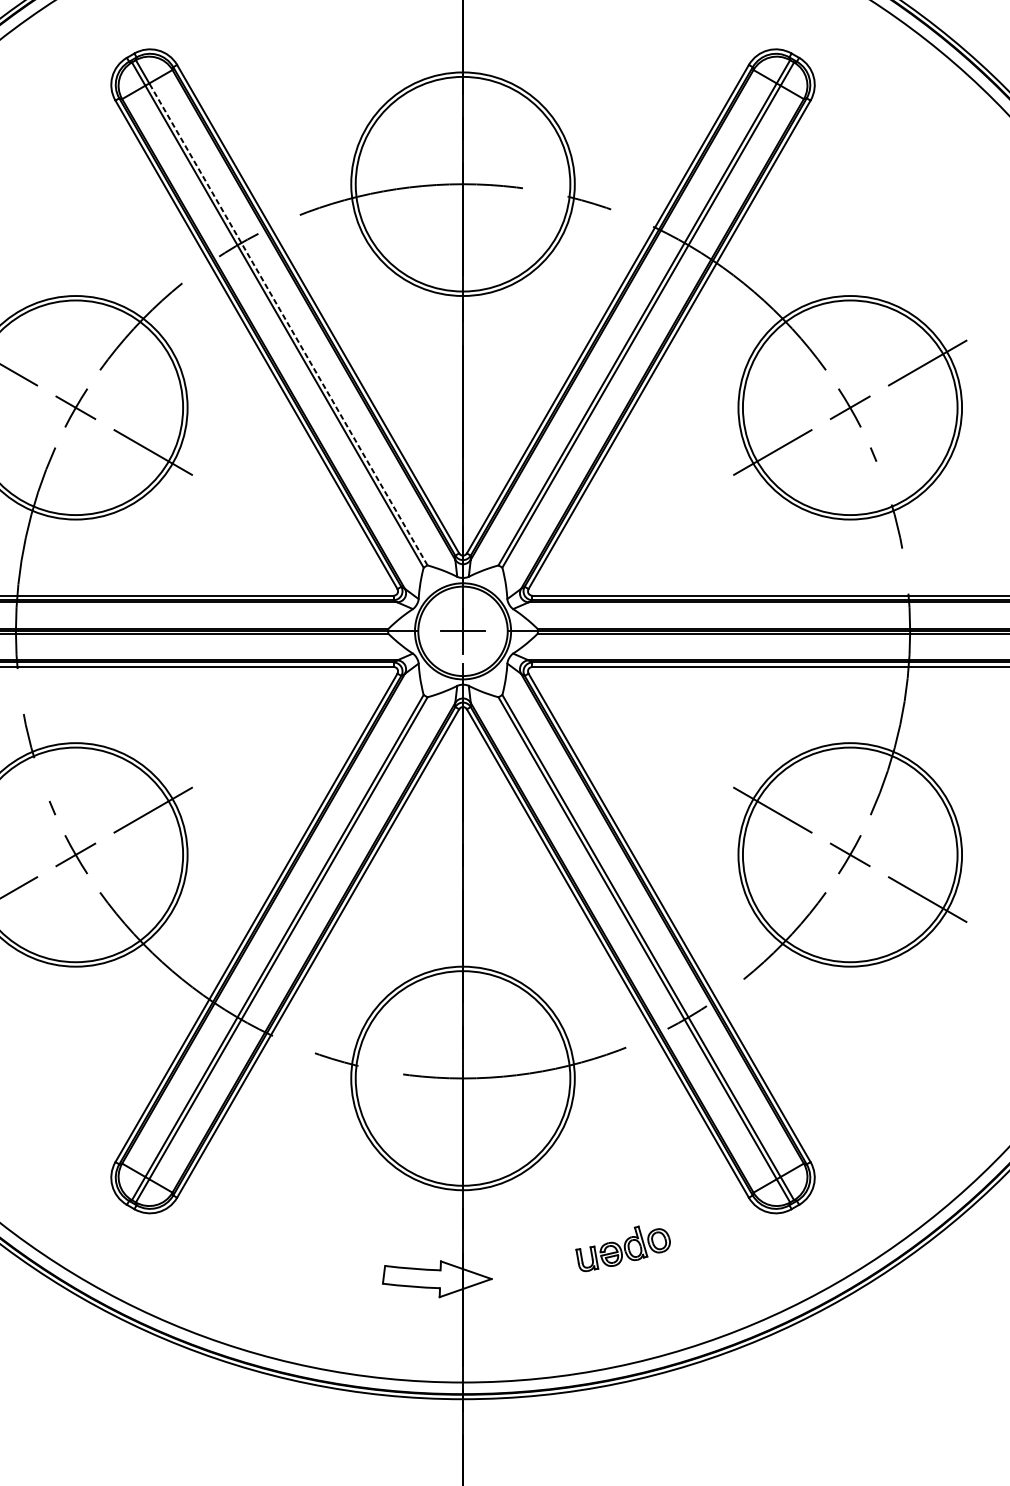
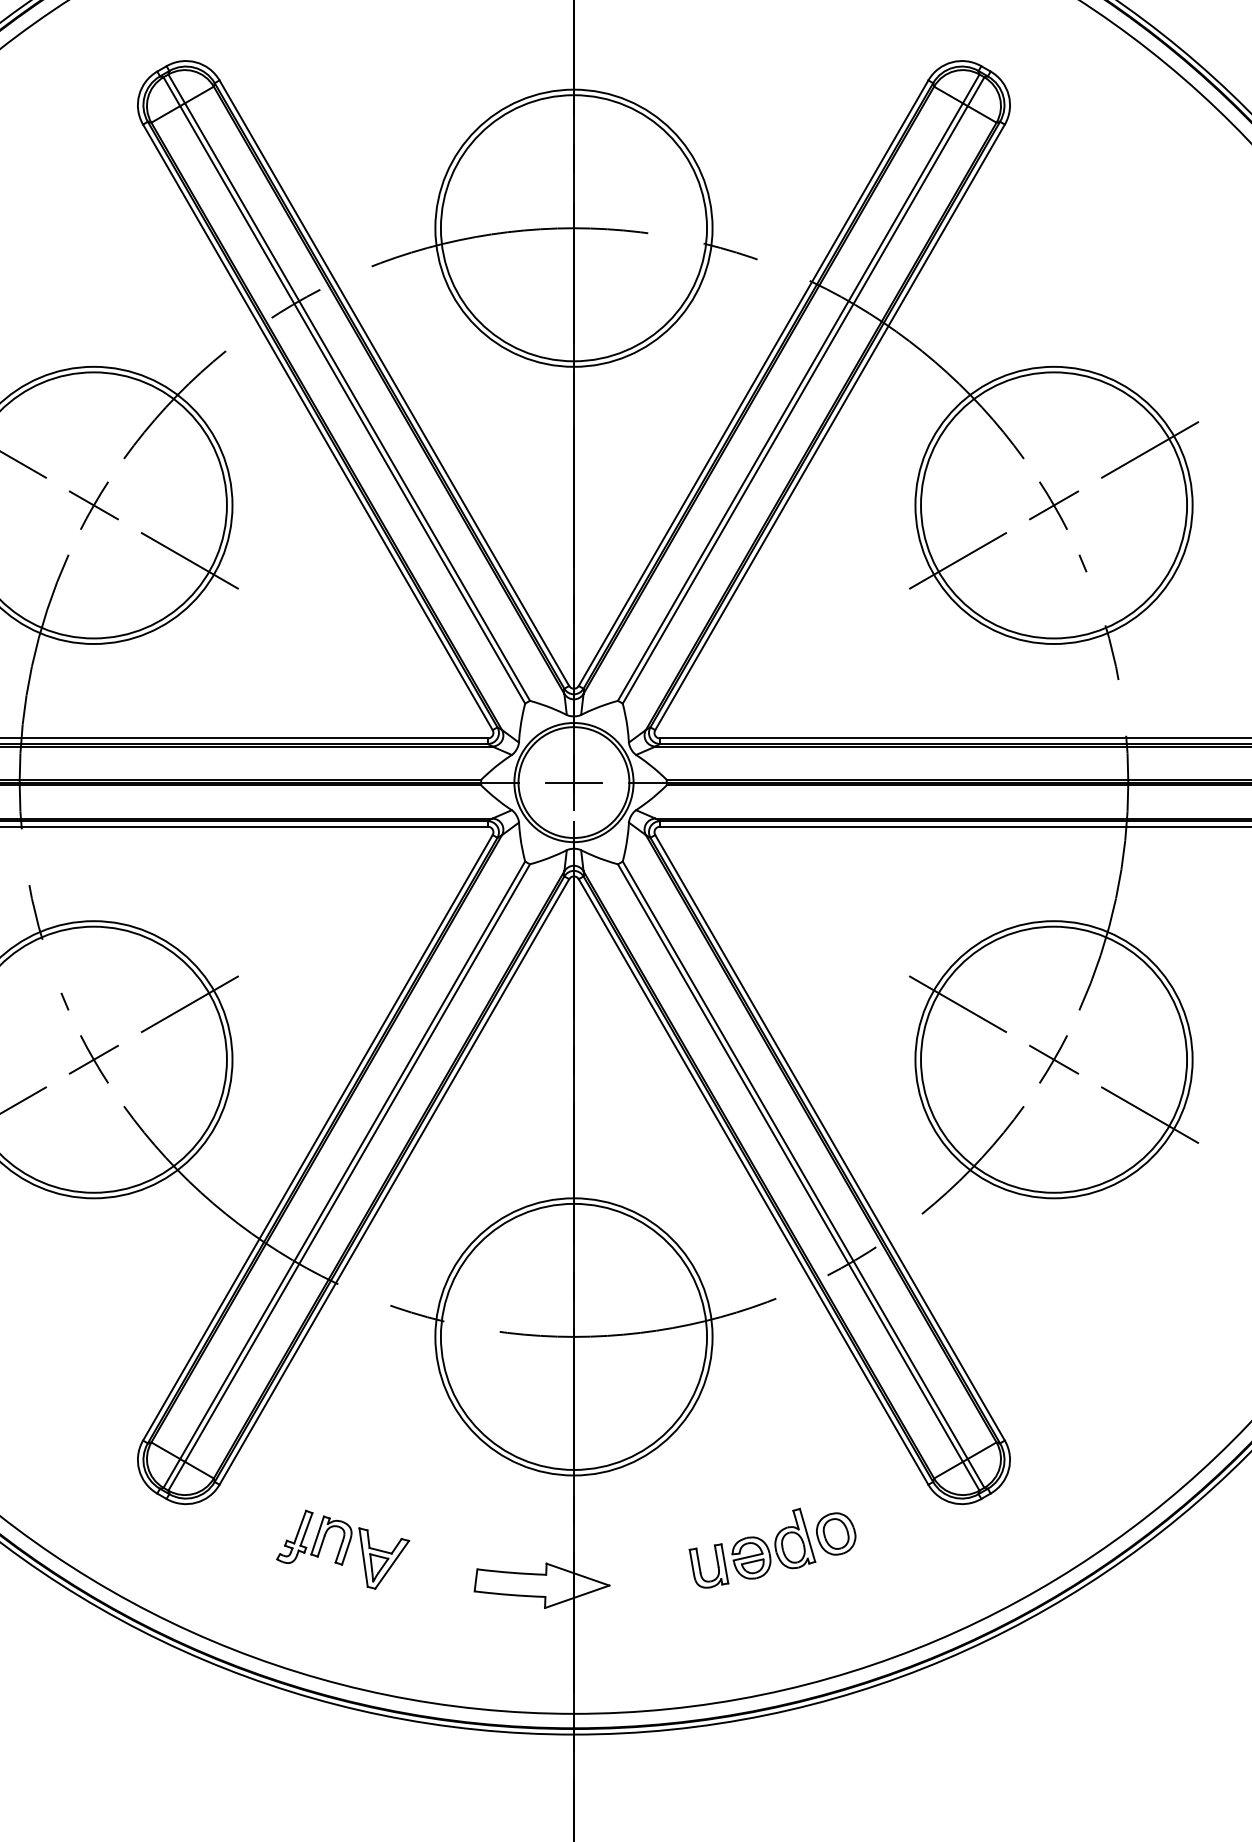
line: (288, 324) -> (357, 402), dashed -> solid
part: (623, 1248) -> (772, 1547), size x1.43
part: (277, 1249) -> (343, 1549), added

